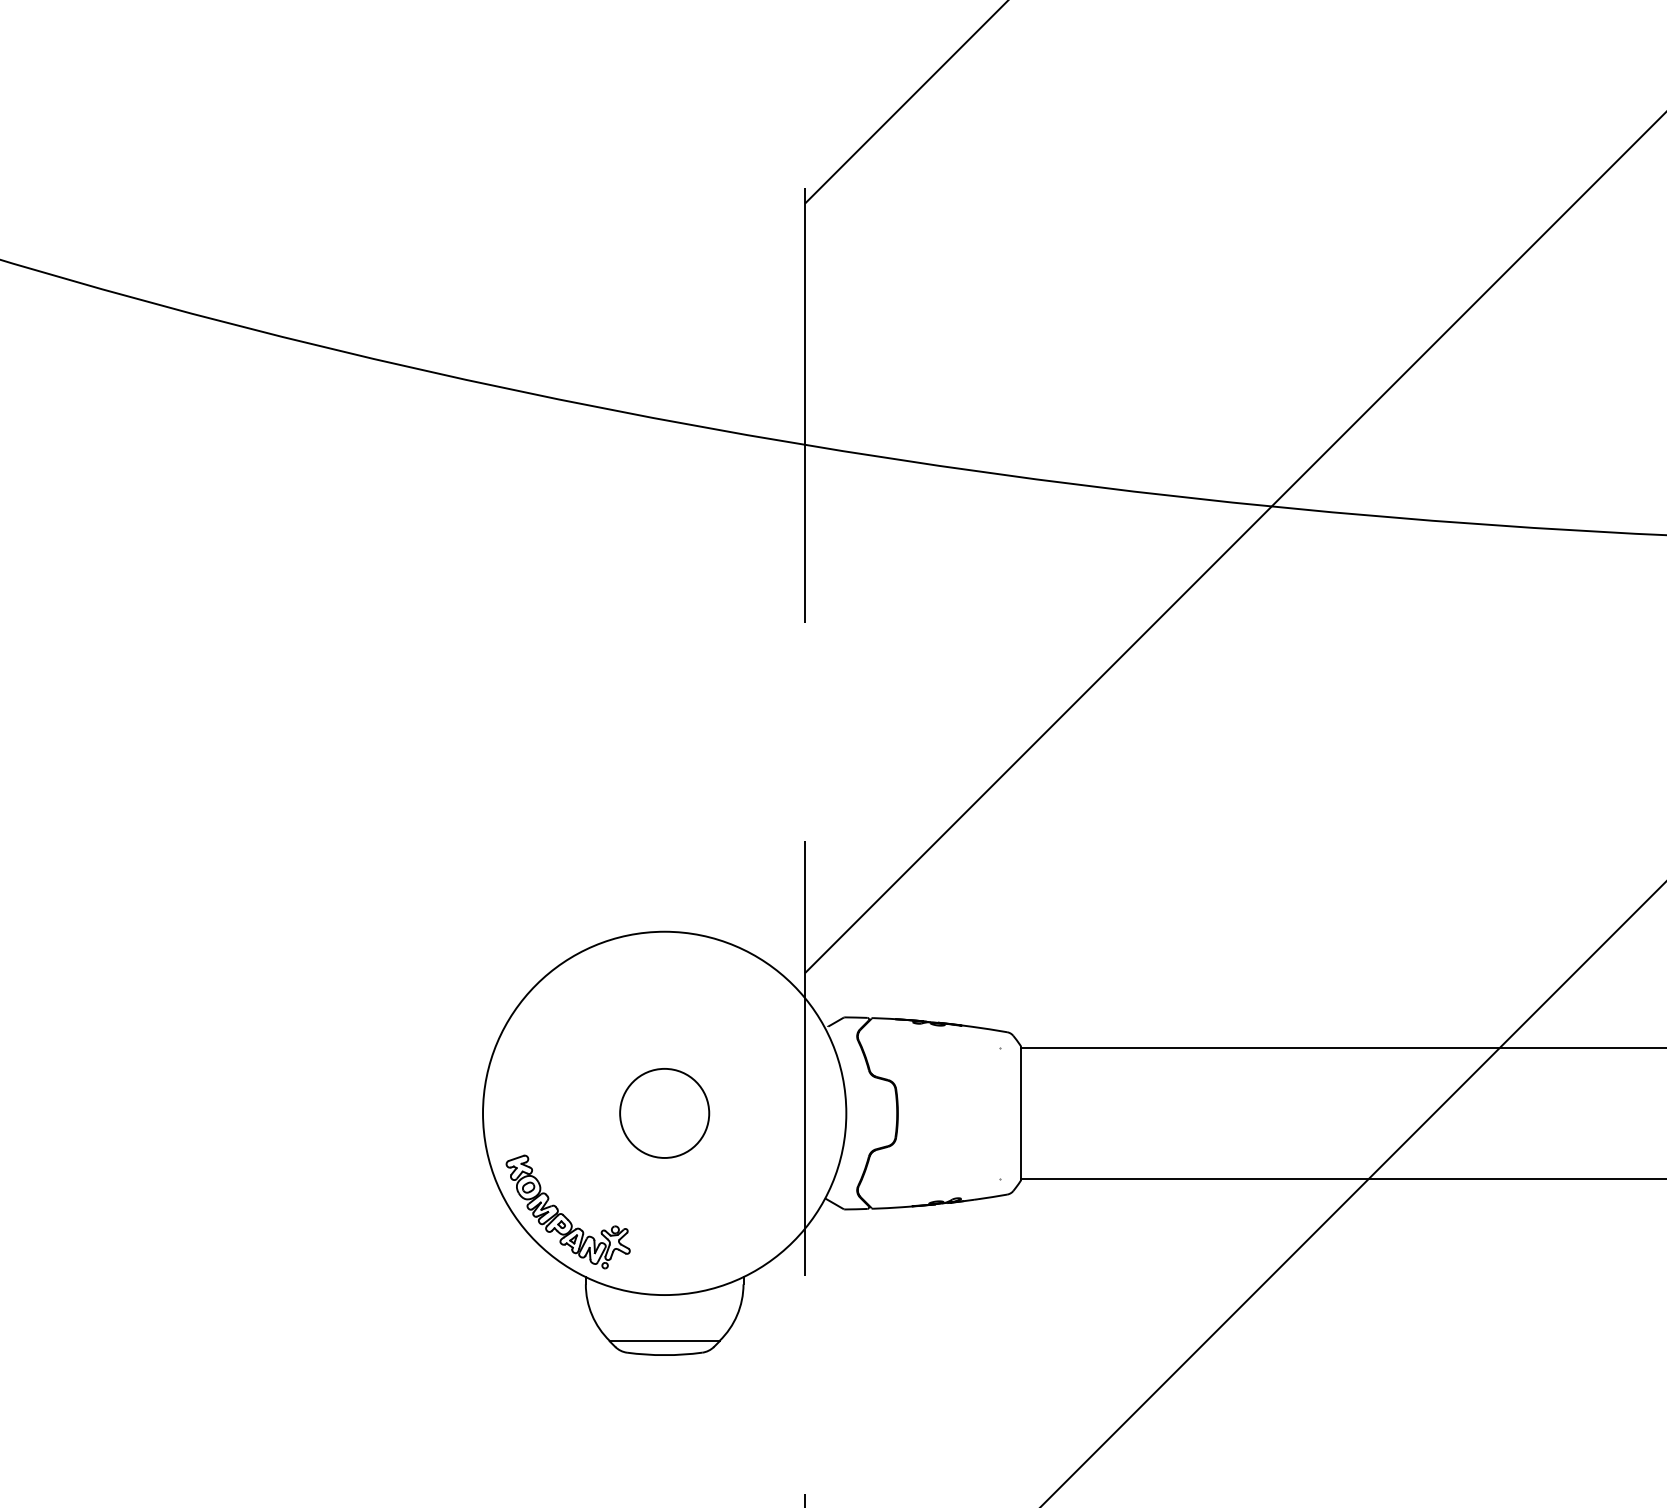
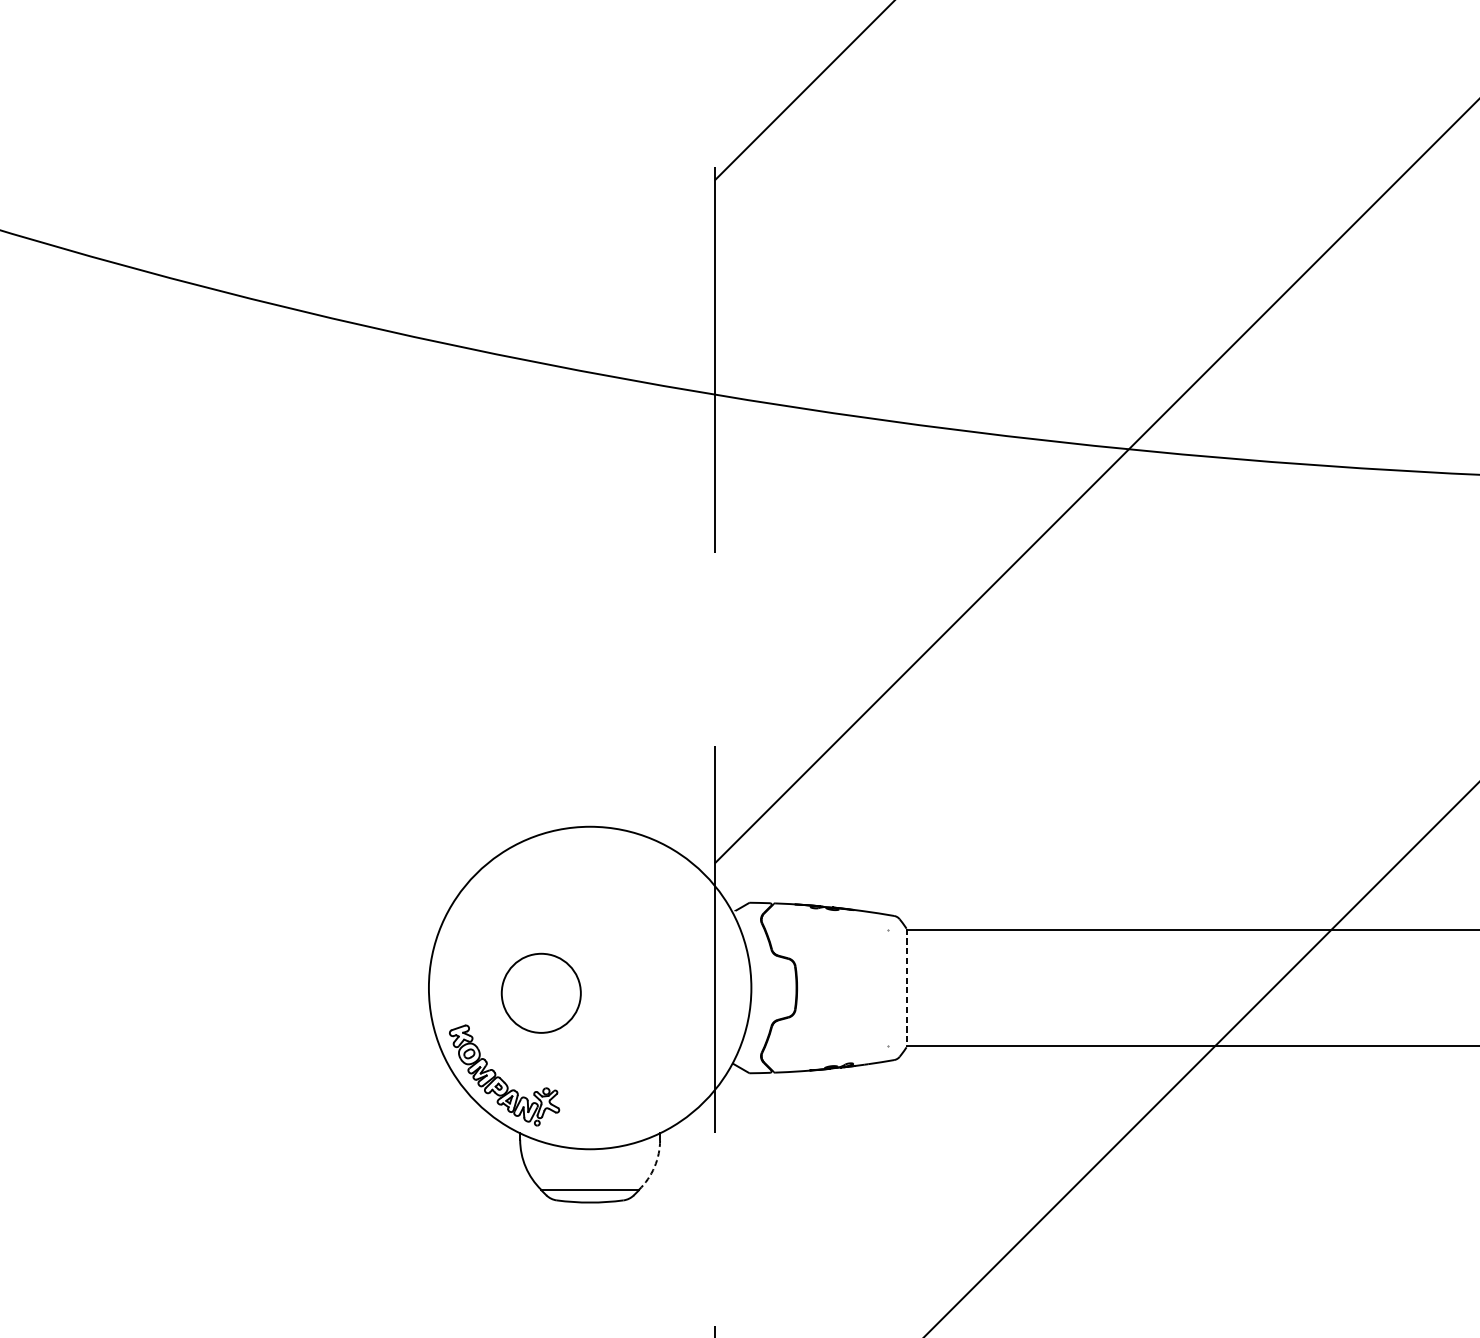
circle: (664, 1113) -> (541, 993), moved
line: (1021, 1113) -> (906, 988), solid -> dashed
arc: (737, 1315) -> (654, 1167), solid -> dashed

